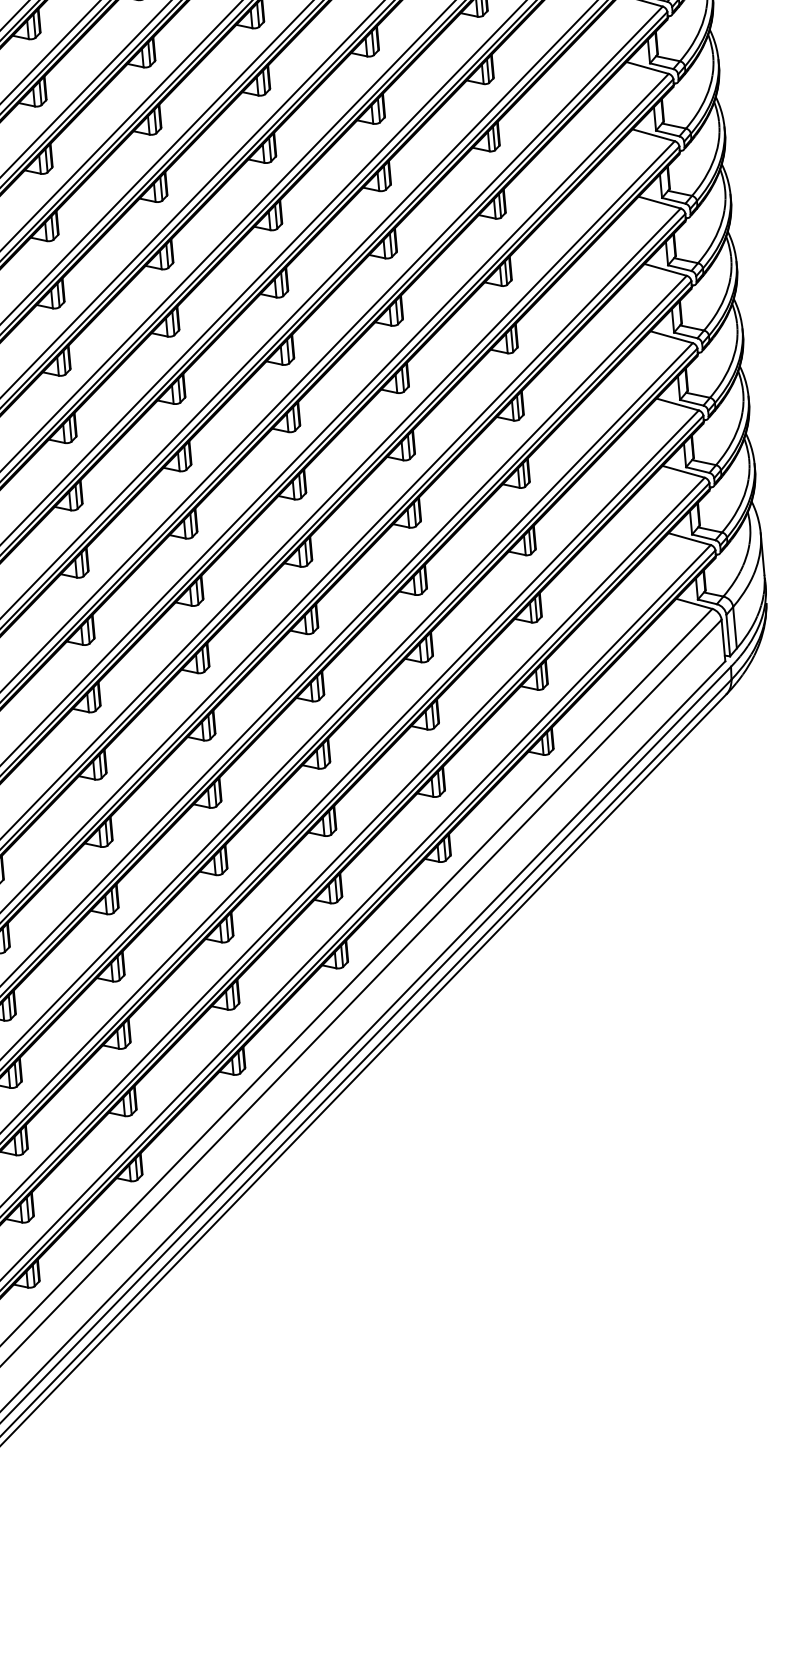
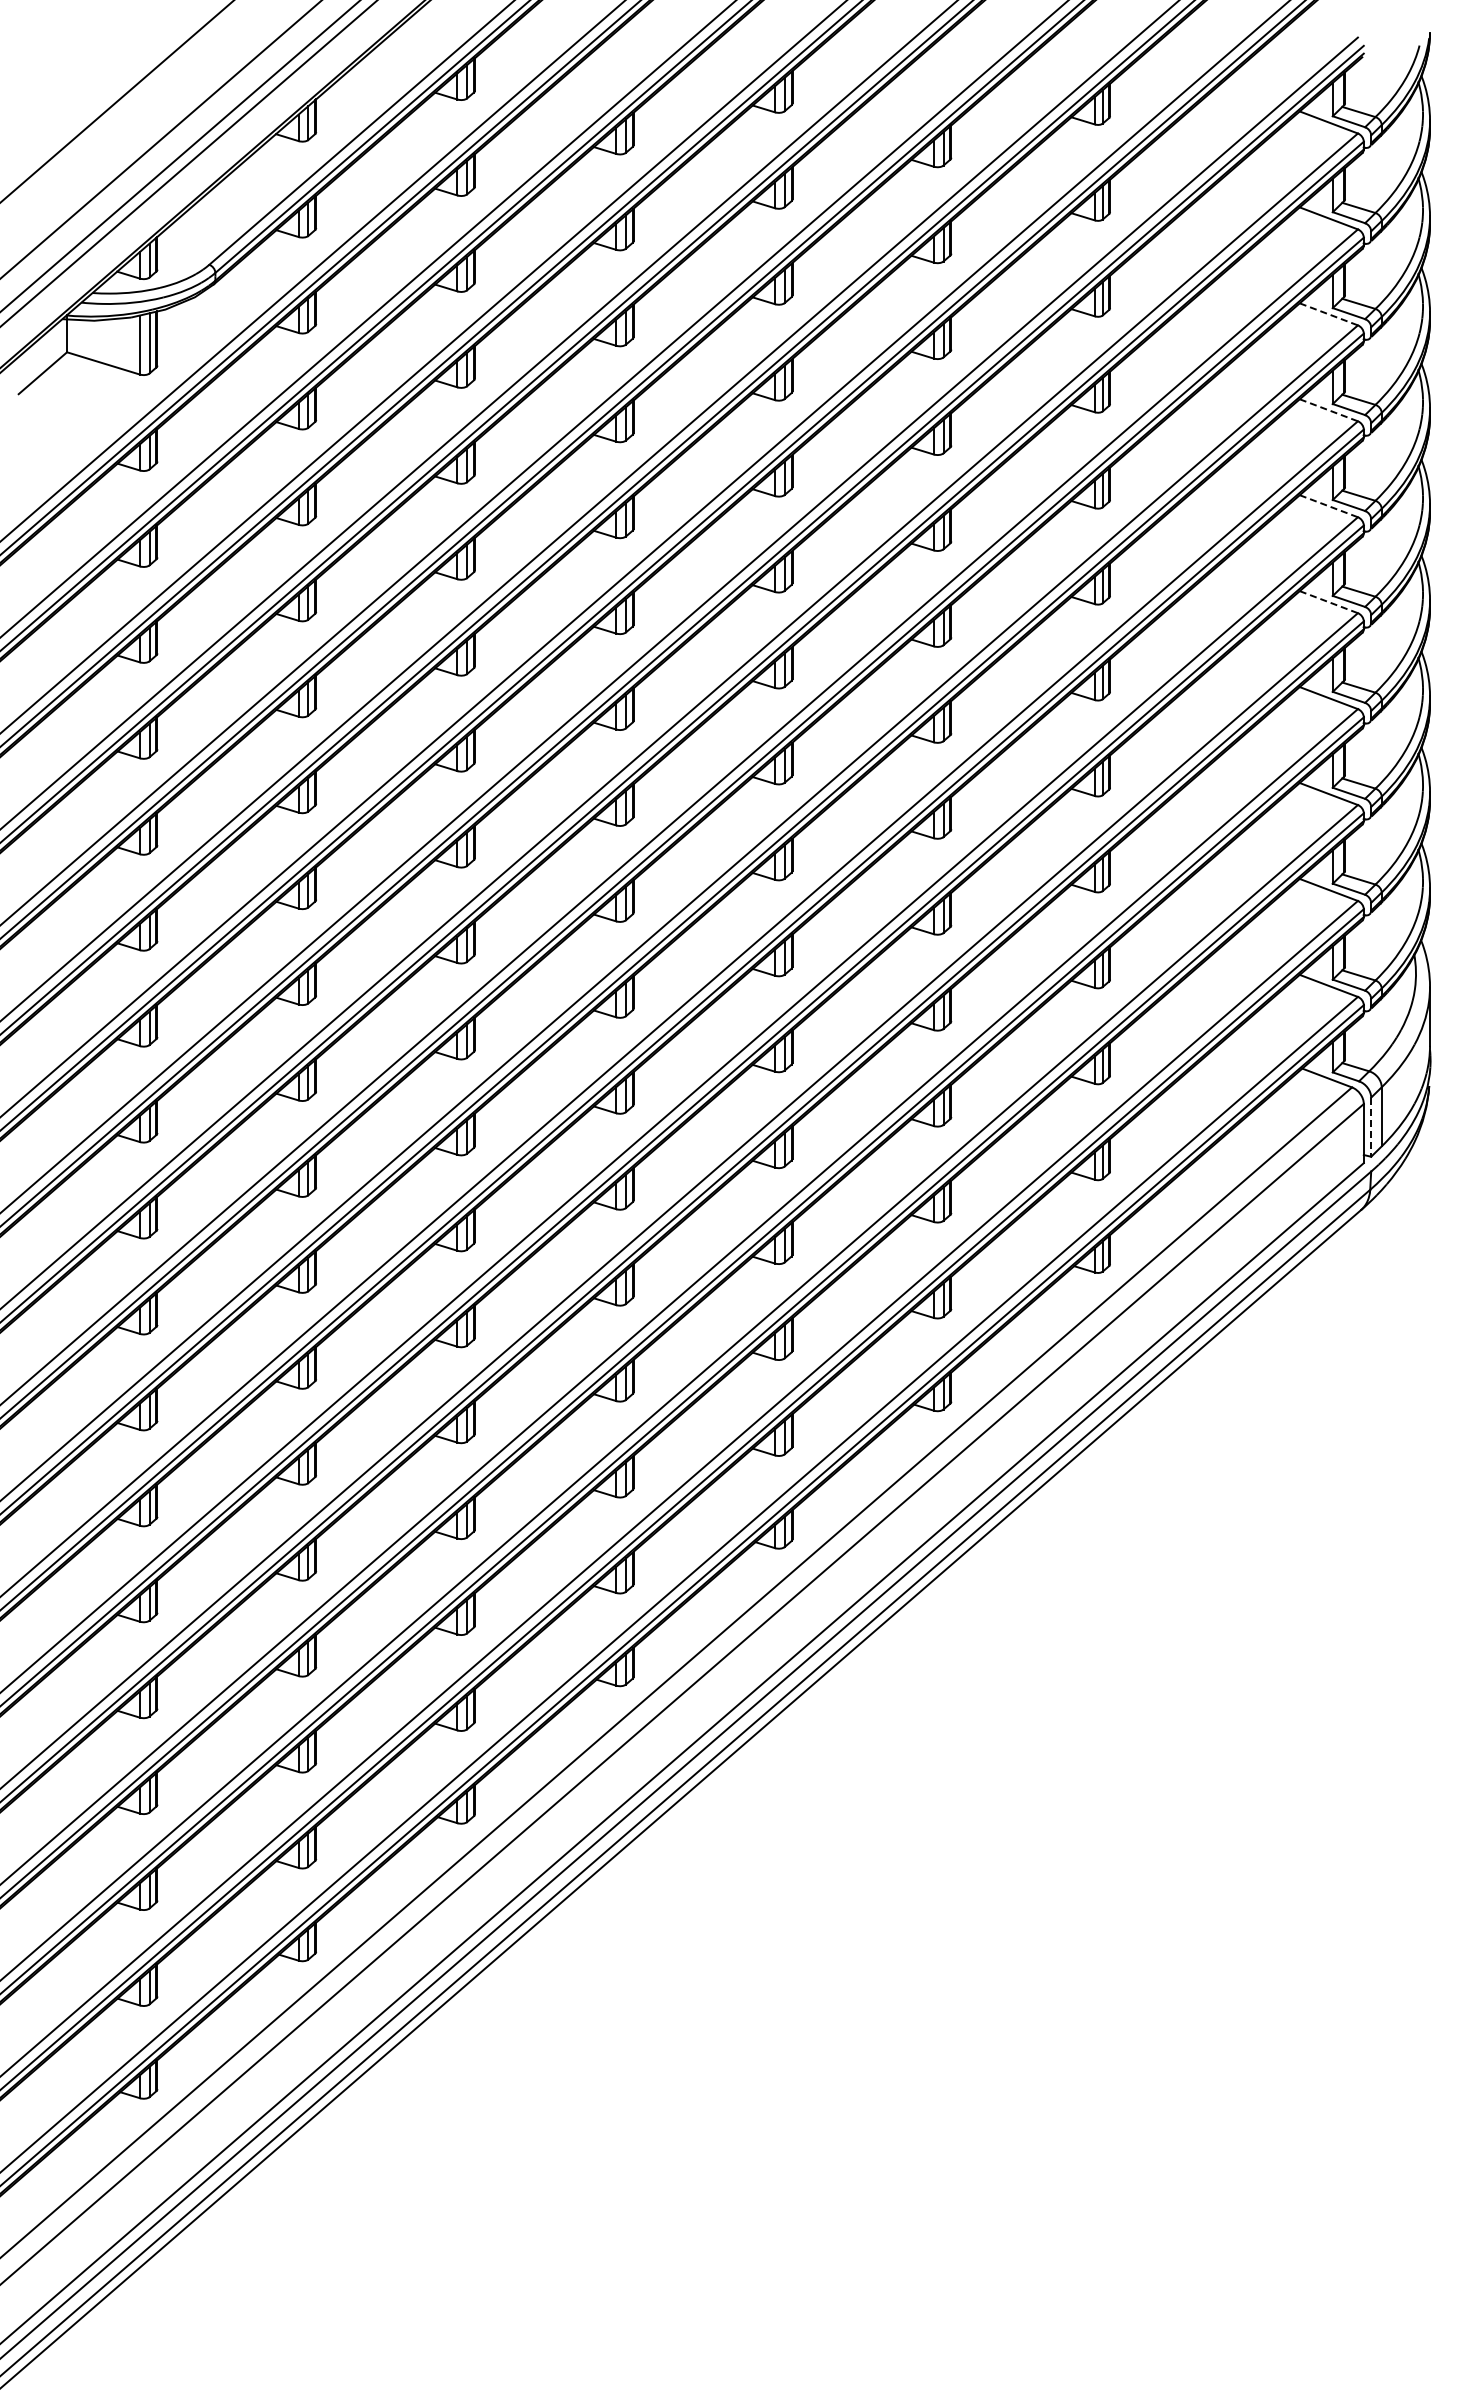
line: (648, 68) -> (1329, 314), solid -> dashed
line: (654, 135) -> (1329, 410), solid -> dashed
line: (660, 202) -> (1329, 506), solid -> dashed
line: (666, 270) -> (1329, 602), solid -> dashed
line: (728, 635) -> (1371, 1127), solid -> dashed

